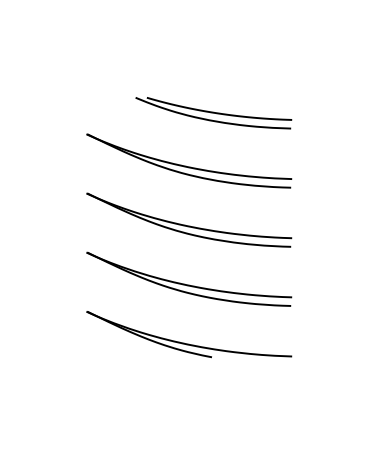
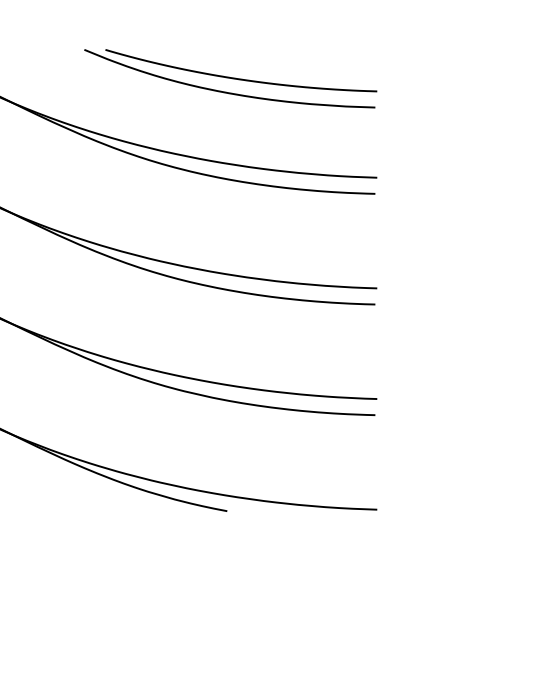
part: (213, 113) -> (230, 79), moved

